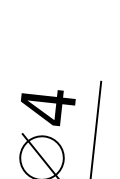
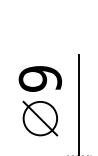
text: (47, 106) -> (40, 78), 4 -> 9

